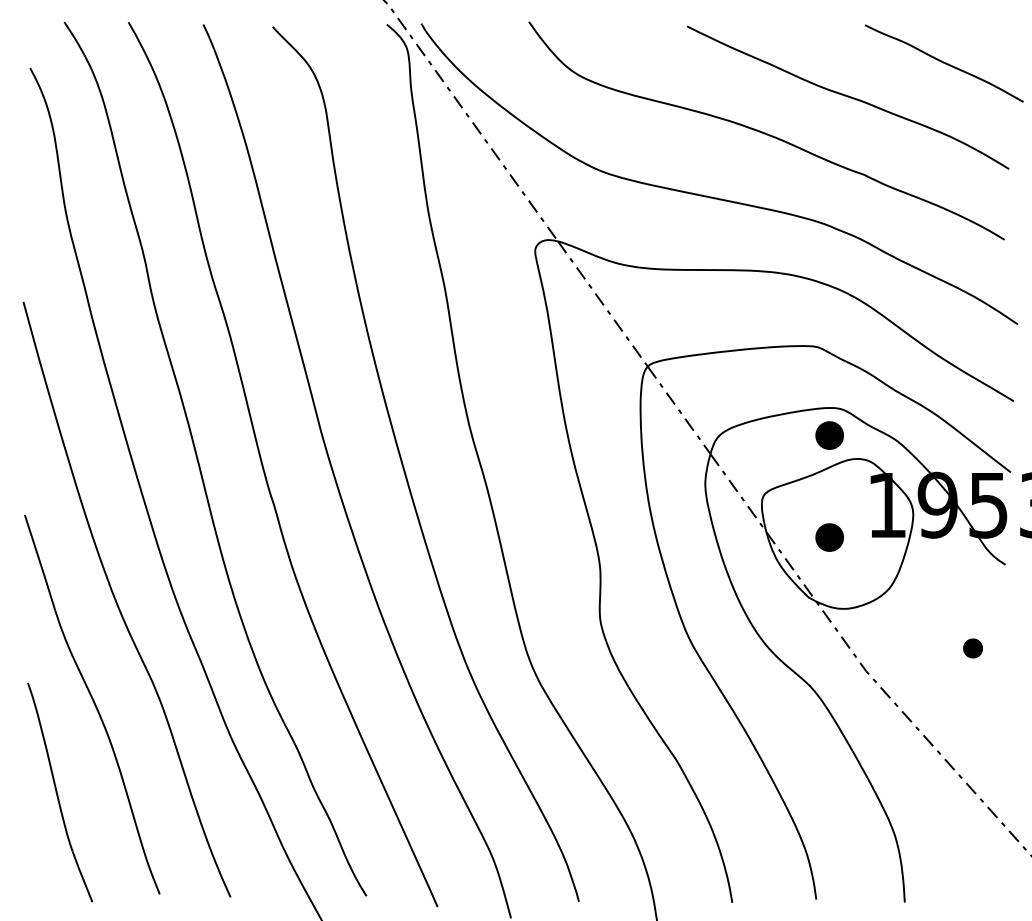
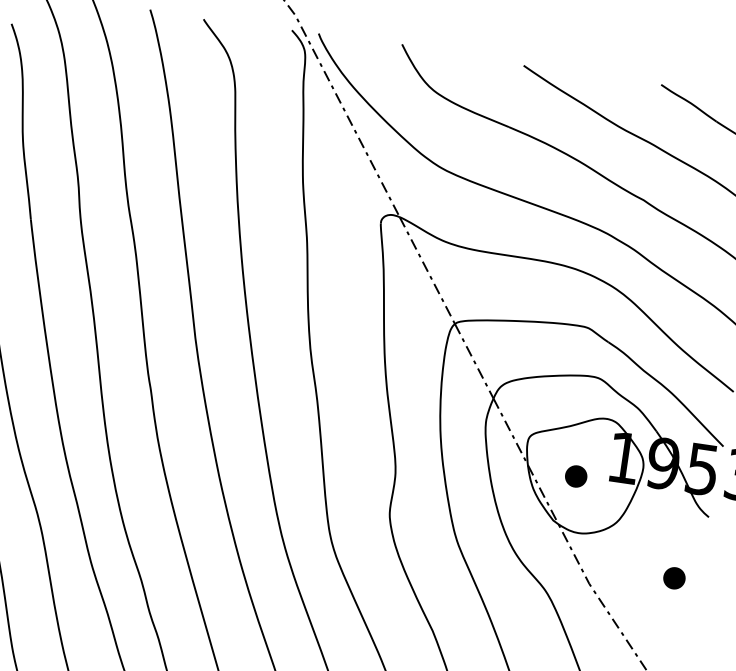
part: (829, 435) -> (587, 397), removed
part: (972, 648) -> (673, 578), size x1.43

